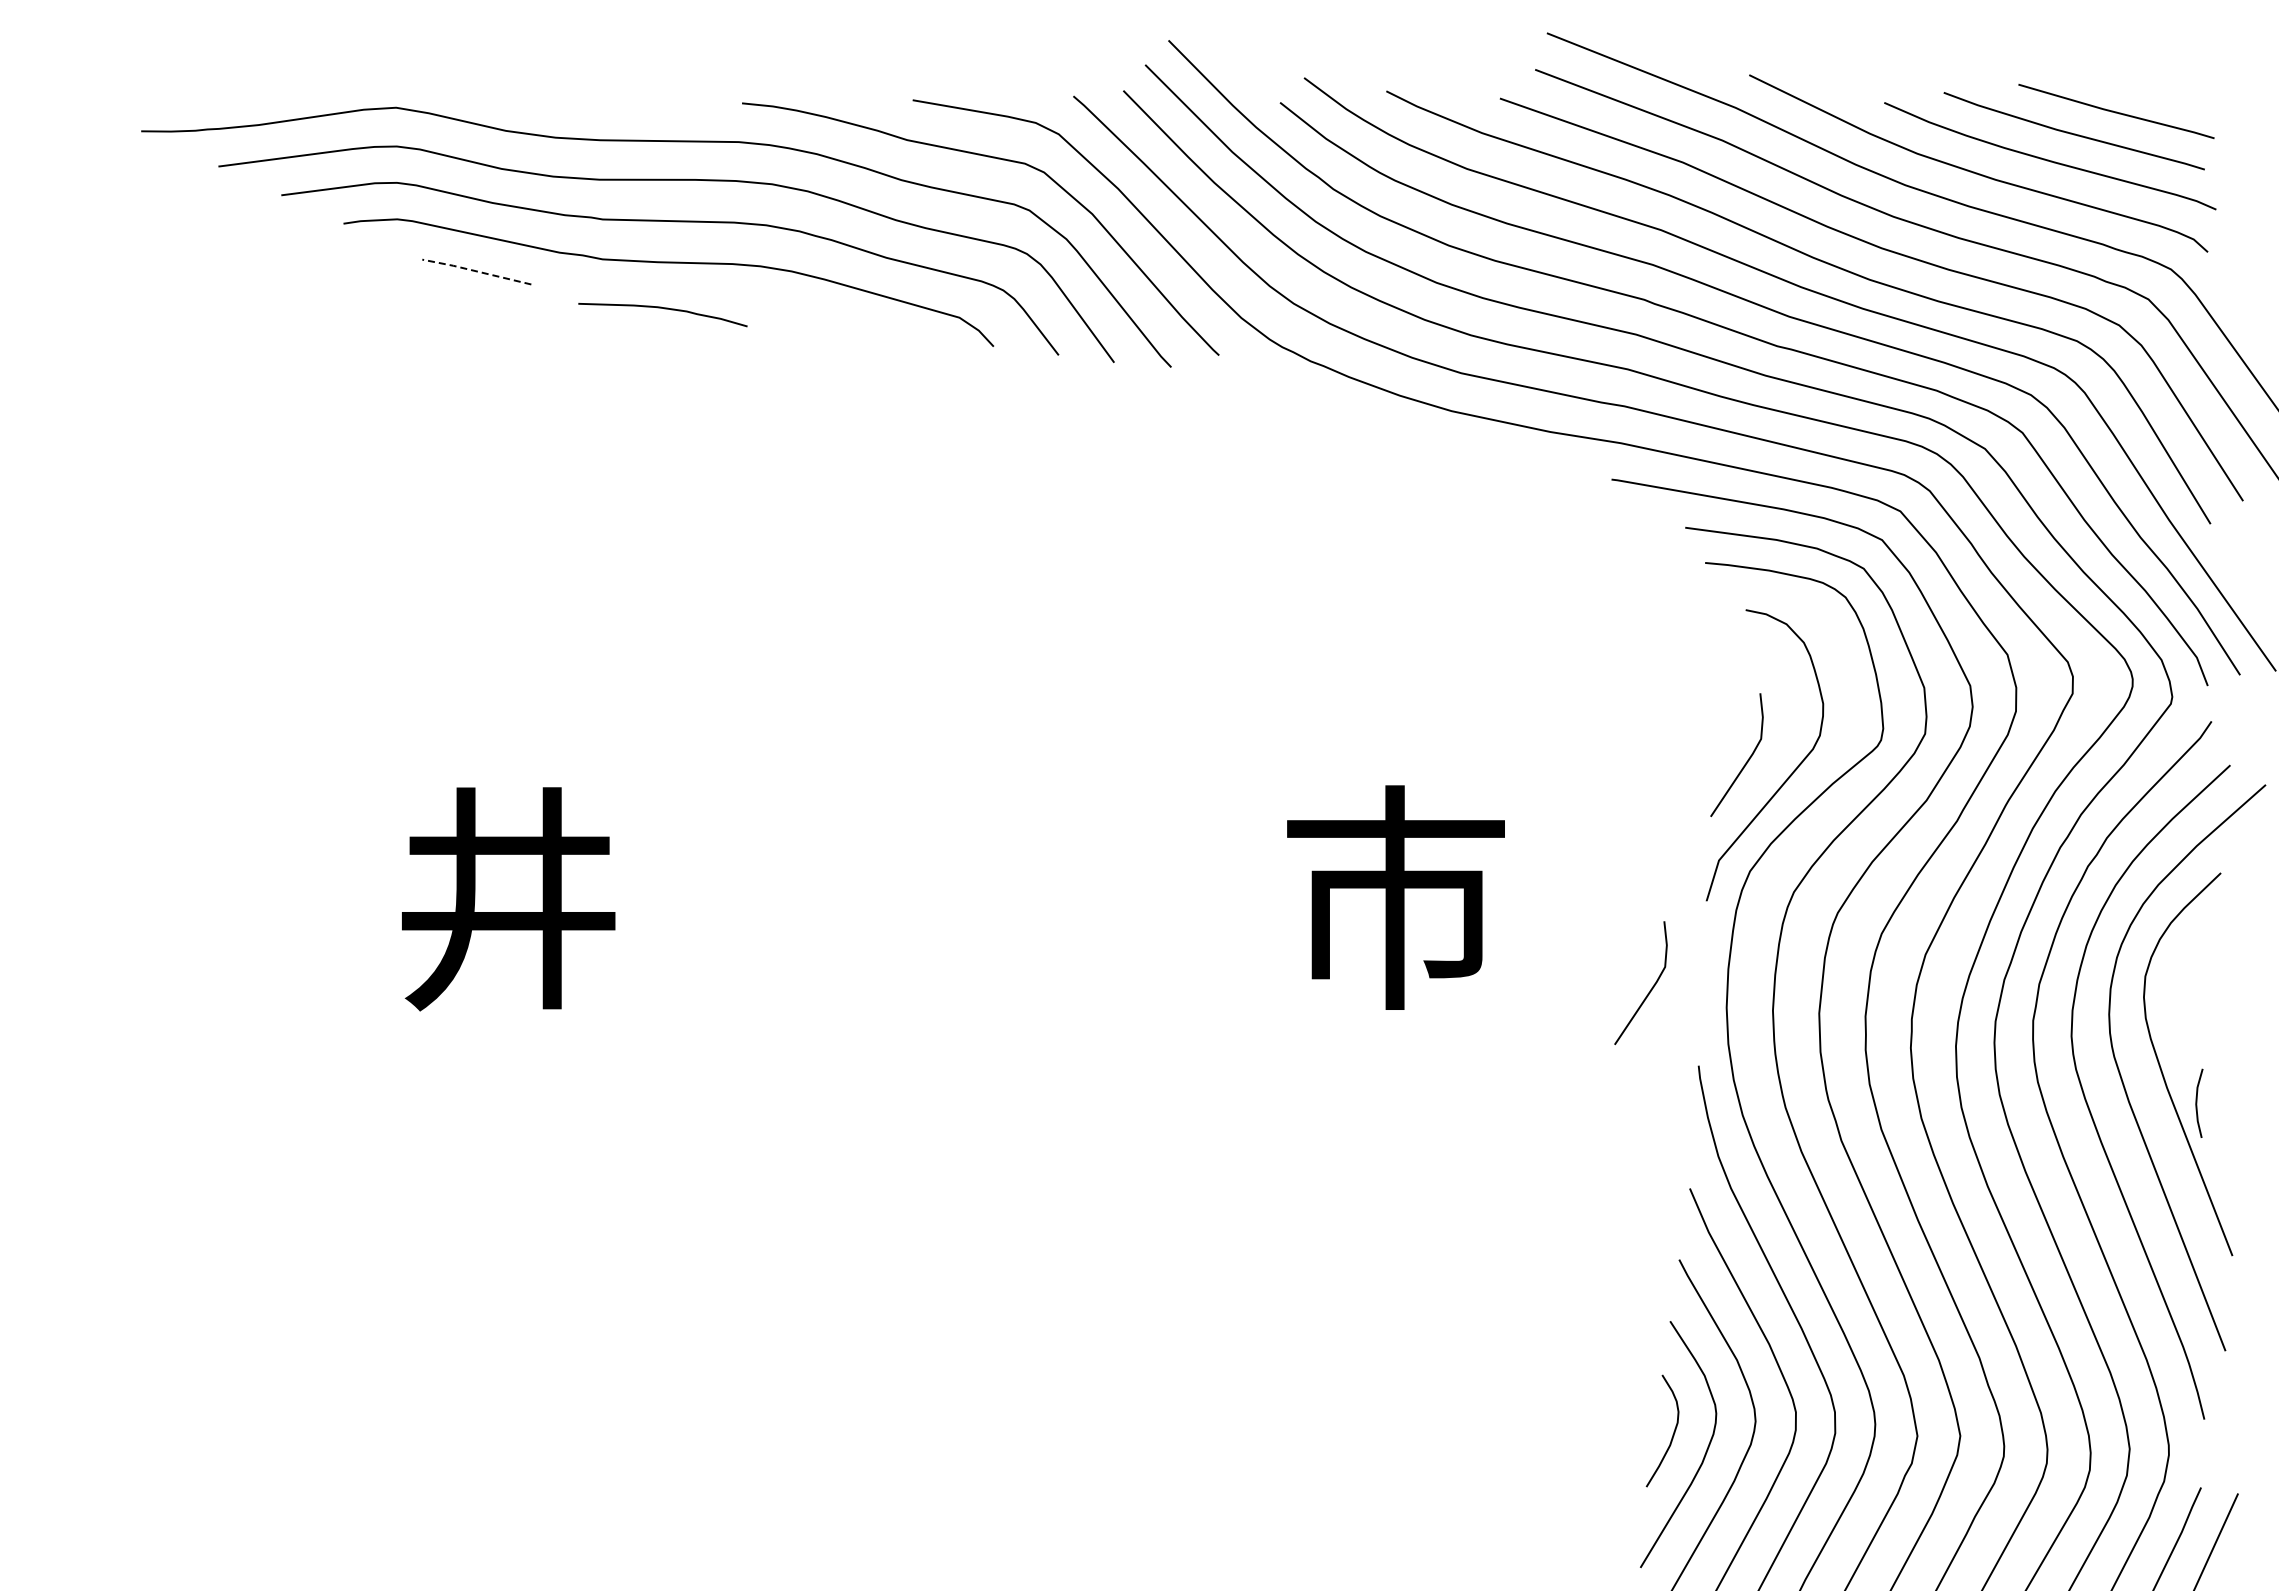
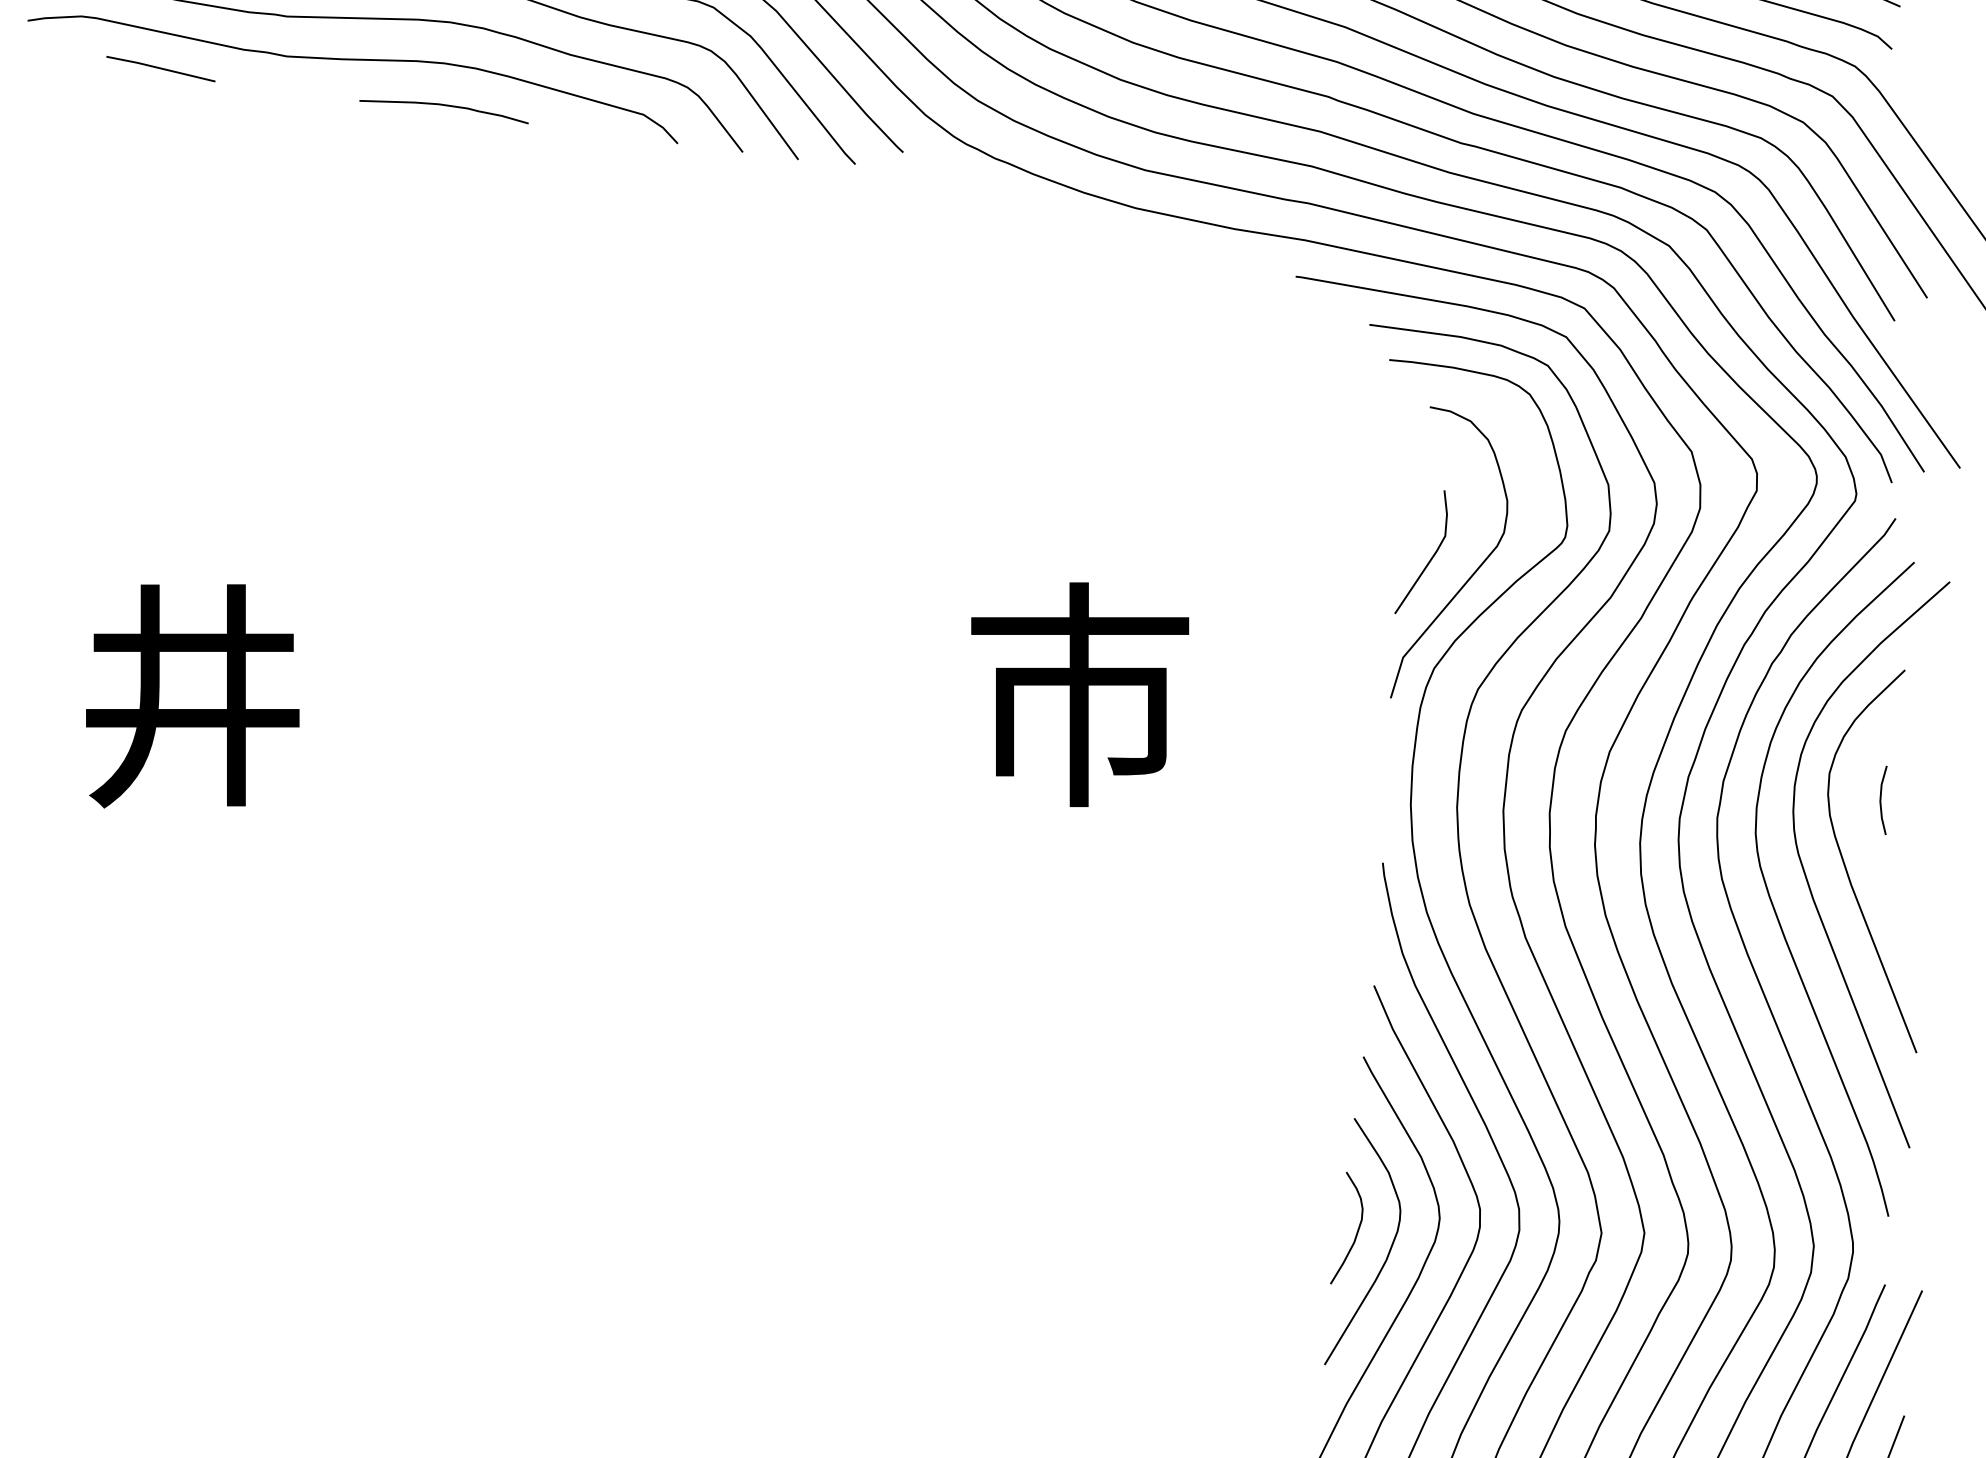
line: (476, 271) -> (160, 68), dashed -> solid
curve: (664, 309) -> (445, 106), moved
line: (1649, 990) -> (1333, 787), removed
line: (2197, 1102) -> (1881, 799), moved

